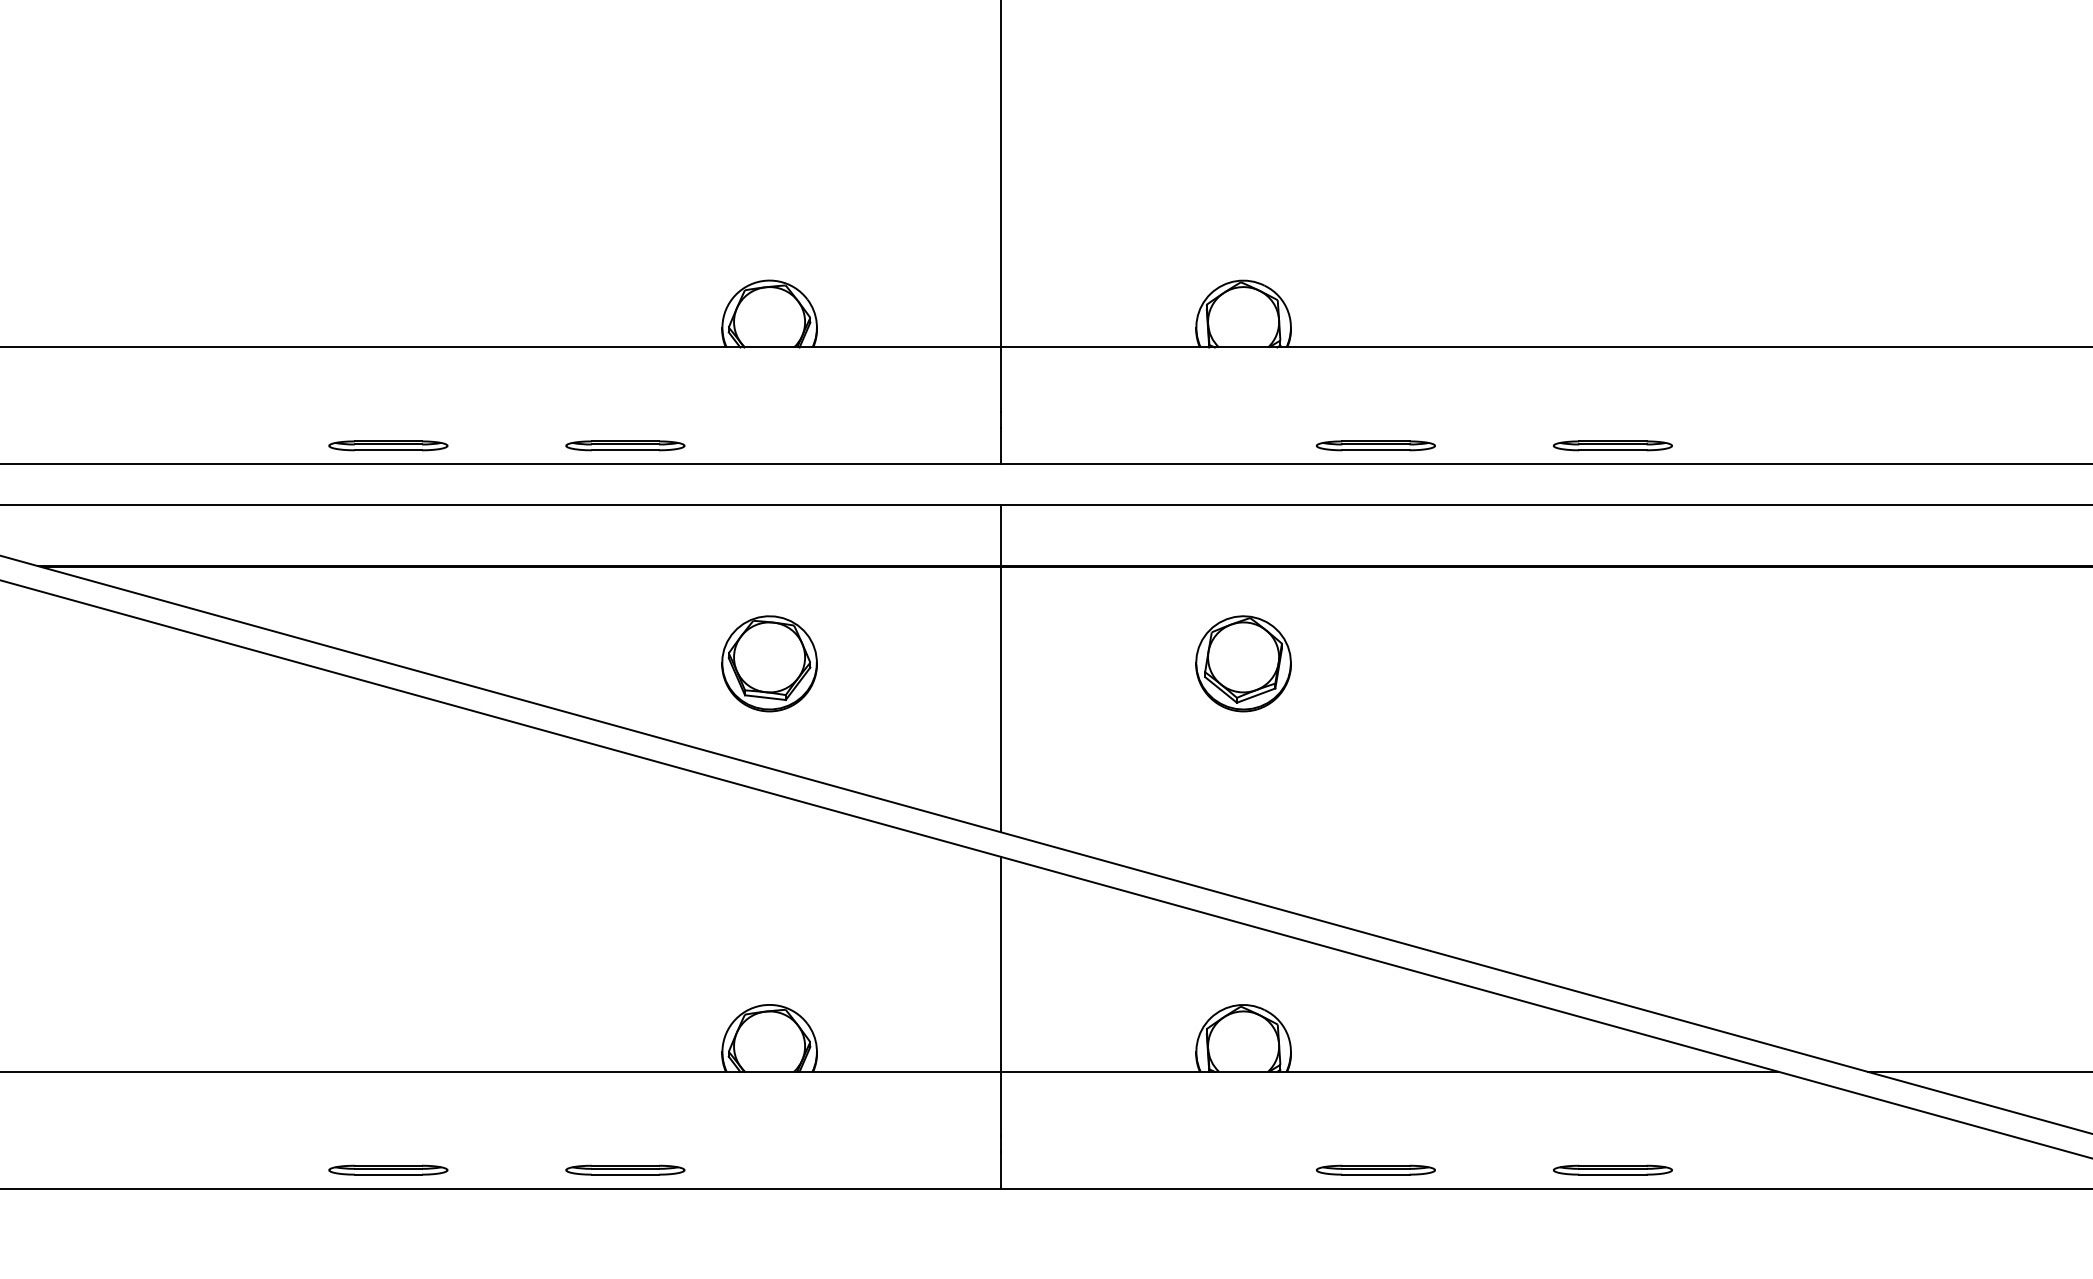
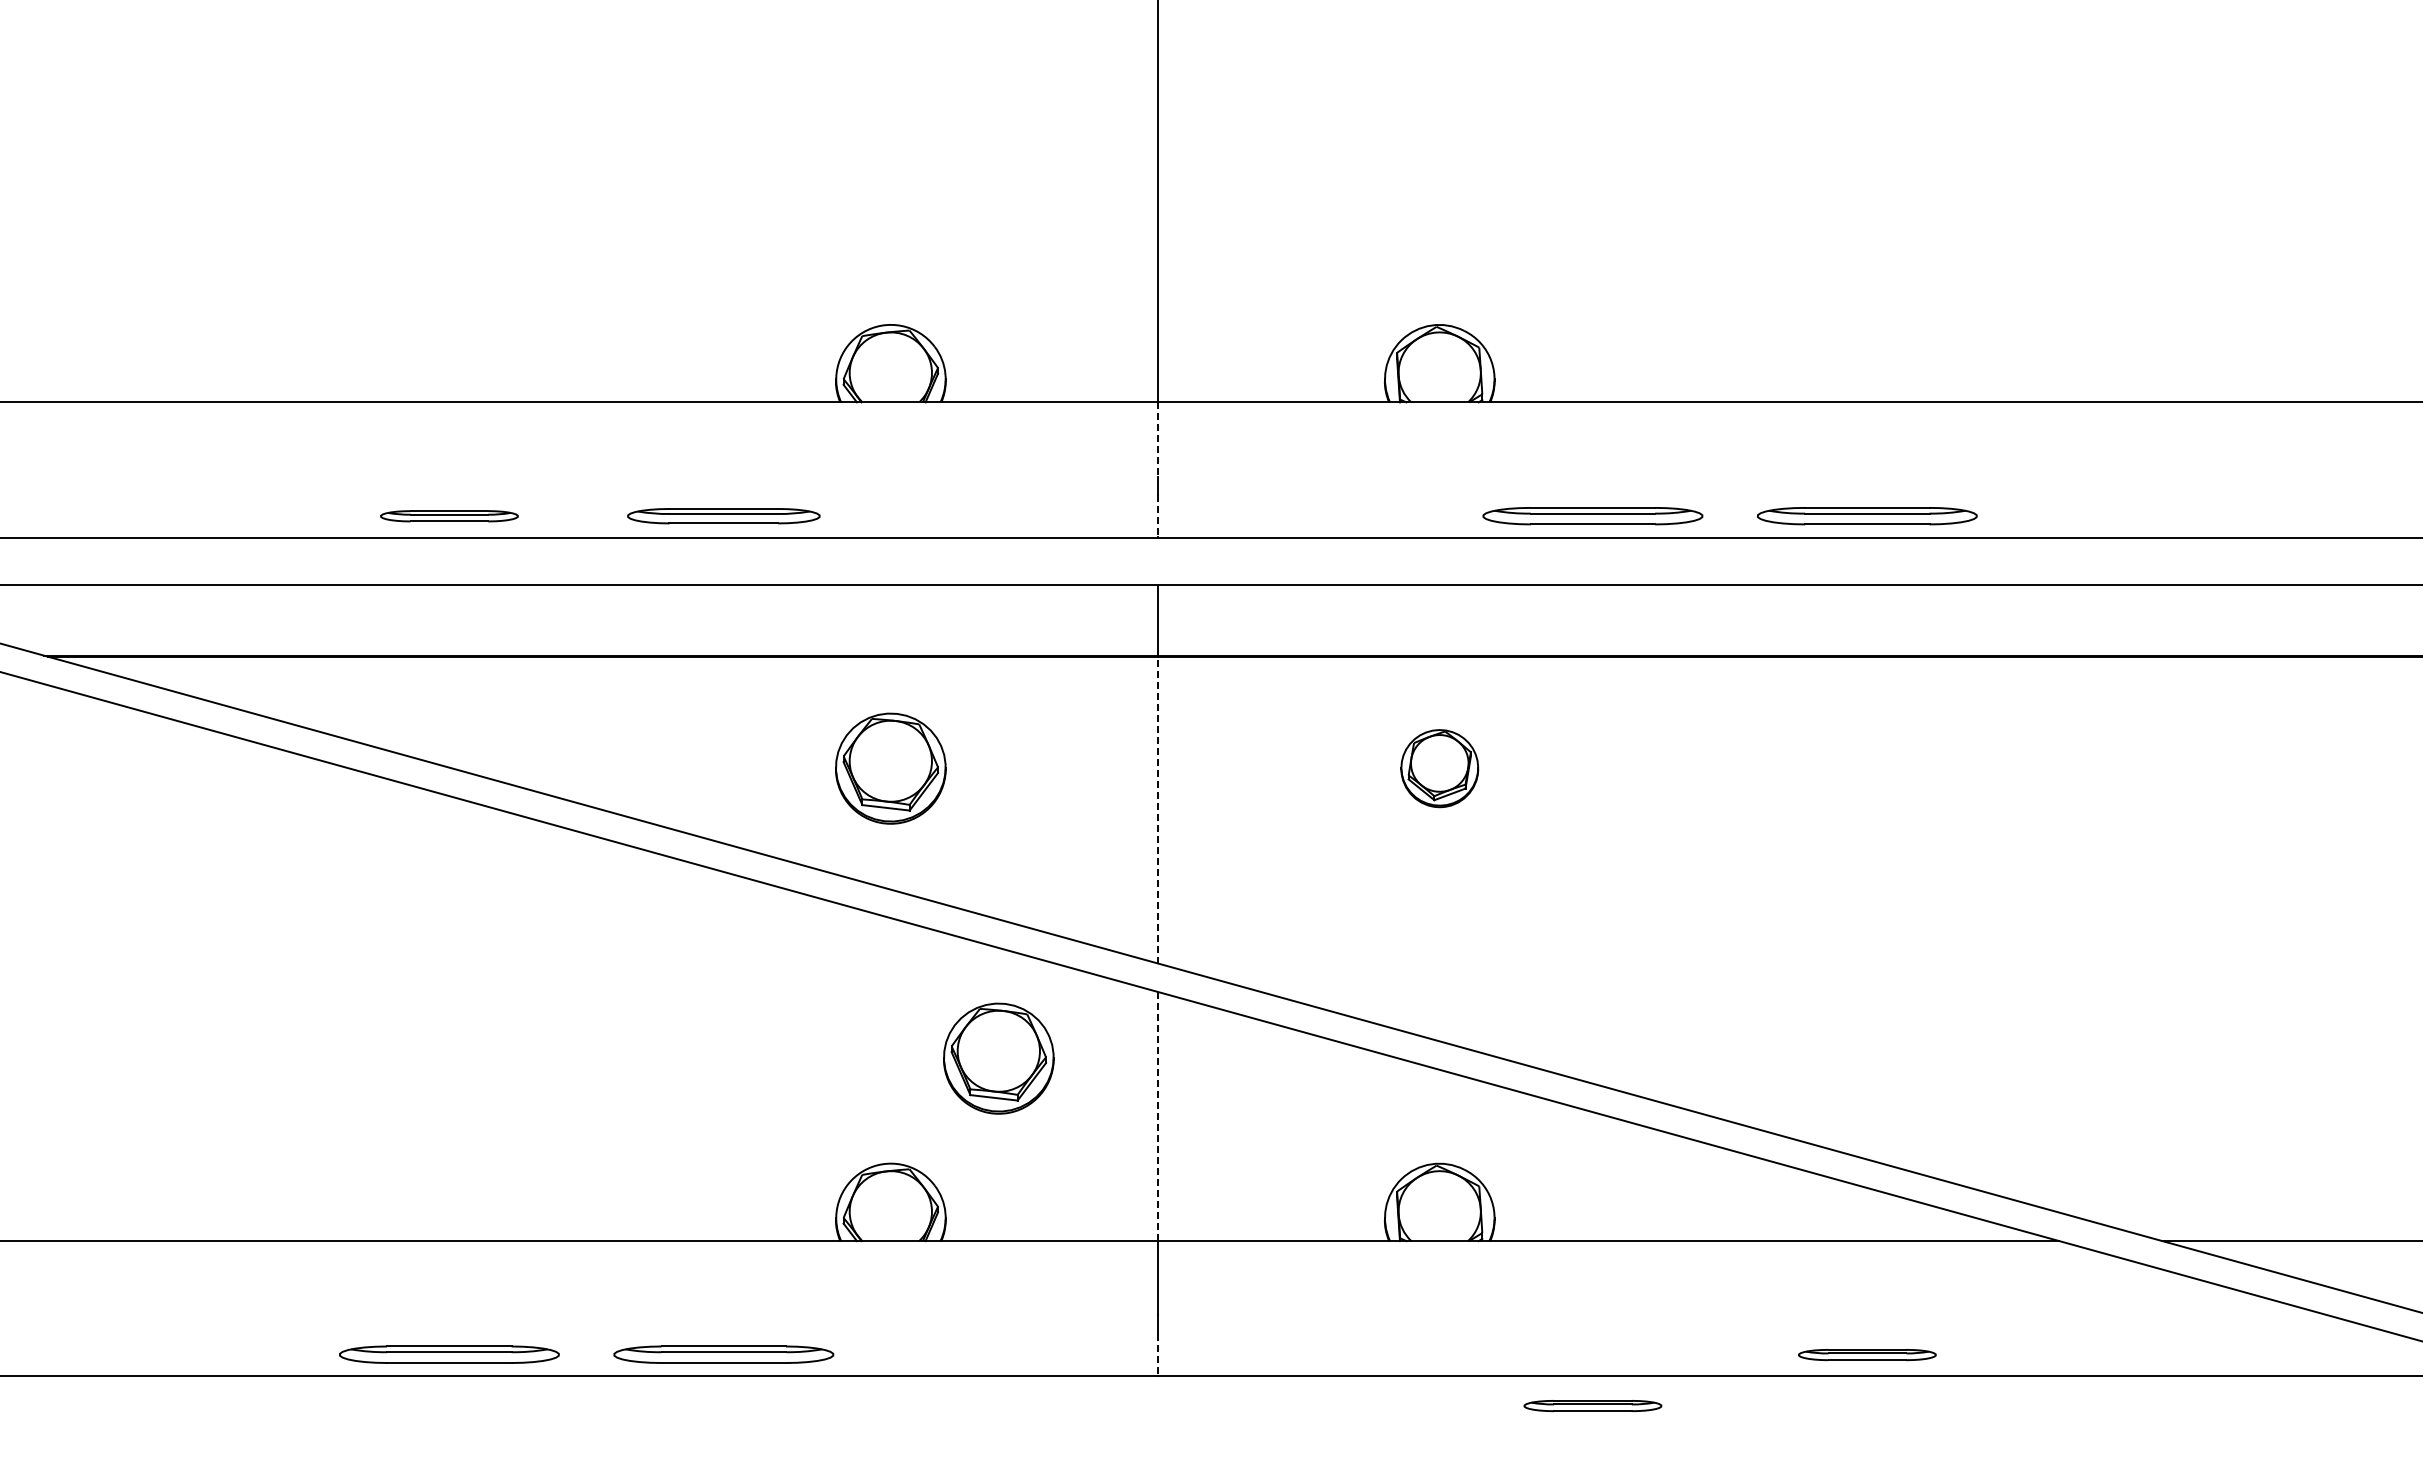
line: (1000, 380) -> (1158, 440), solid -> dashed
part: (625, 446) -> (723, 516), size x1.4
line: (1000, 446) -> (1158, 516), solid -> dashed
part: (1375, 446) -> (1592, 516), size x1.6
part: (1613, 446) -> (1867, 516), size x1.6
part: (1243, 663) -> (1439, 768), size x0.7
line: (1000, 699) -> (1158, 809), solid -> dashed
part: (862, 914) -> (998, 1058), added
line: (1000, 964) -> (1158, 1116), solid -> dashed
part: (388, 1170) -> (449, 1355), size x1.6
part: (625, 1170) -> (723, 1355), size x1.6
line: (1000, 1170) -> (1158, 1355), solid -> dashed
part: (1375, 1170) -> (1592, 1406), moved

